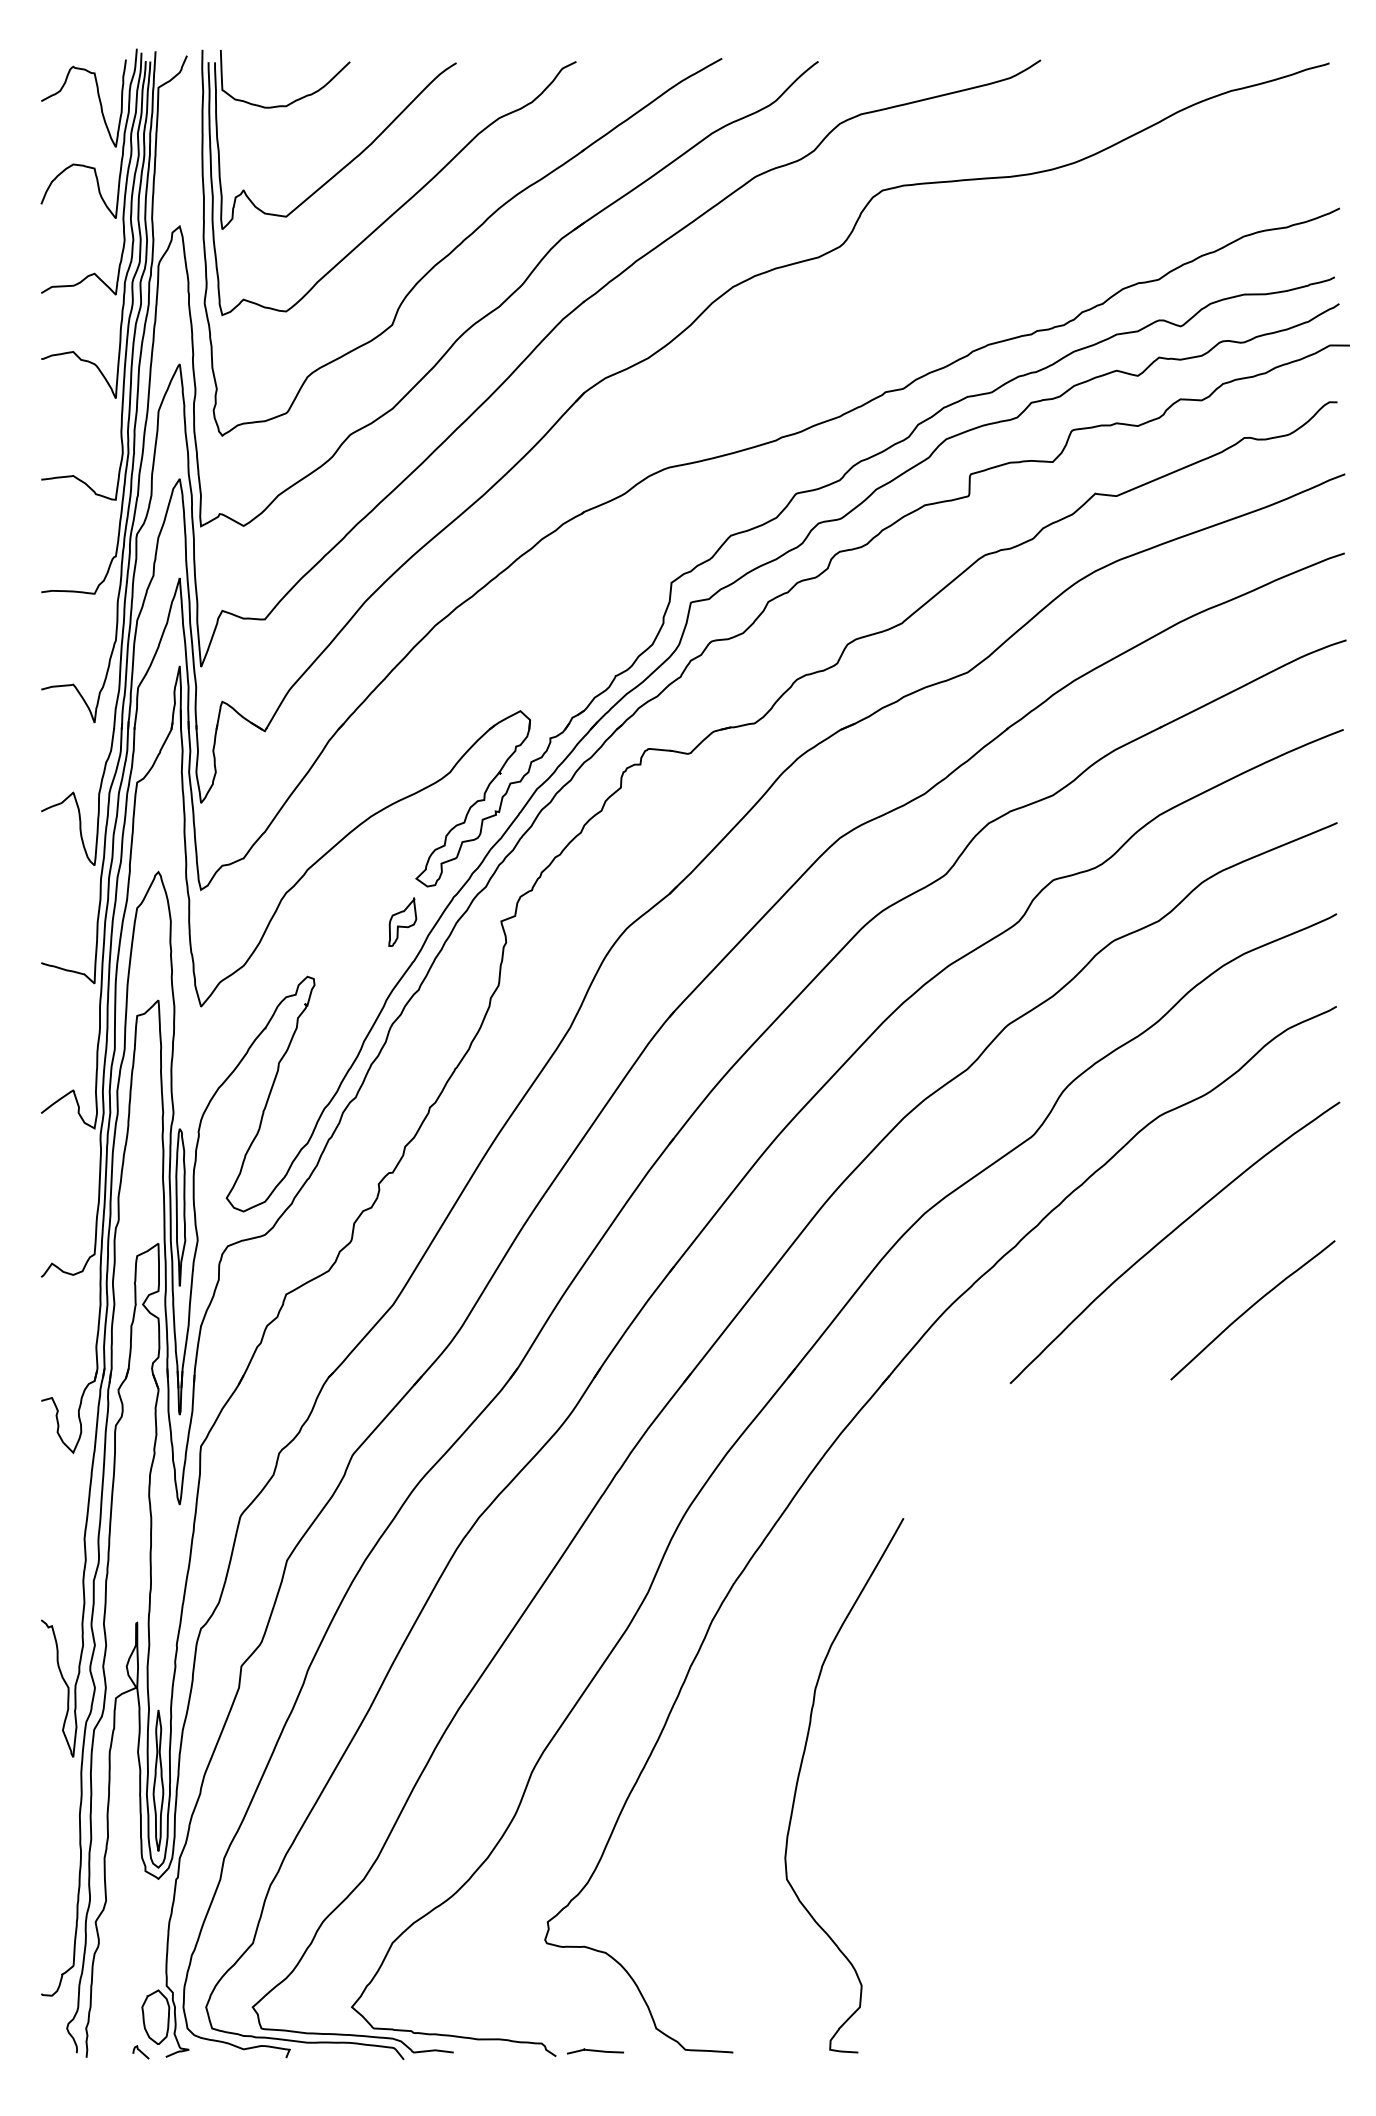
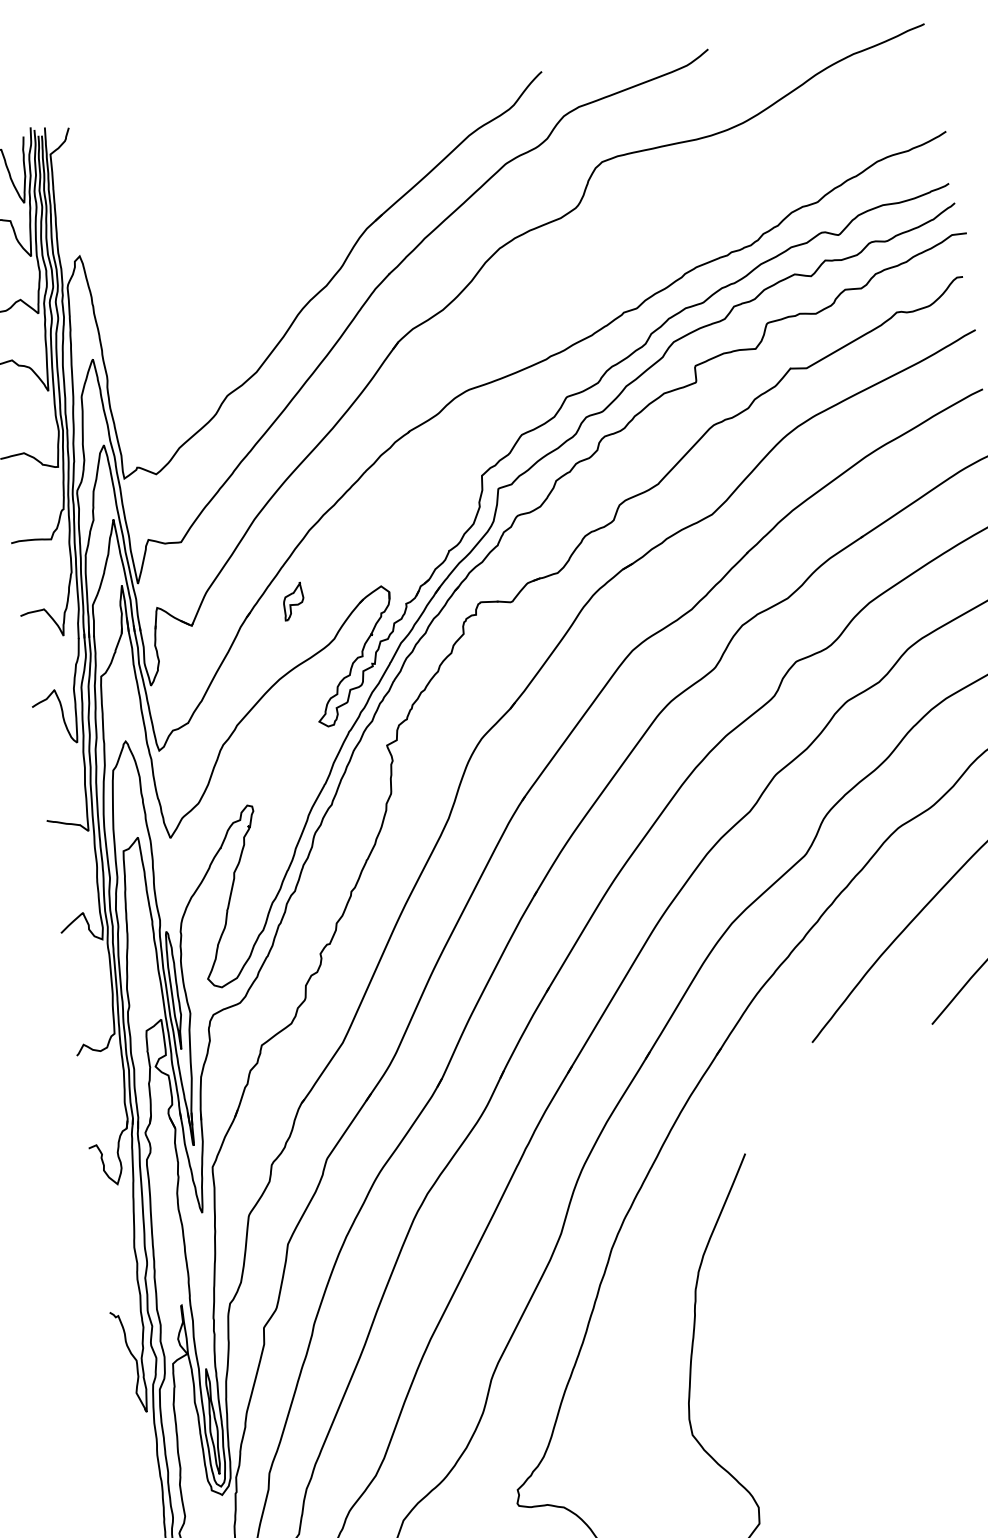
part: (461, 242) -> (292, 241), removed
part: (402, 921) -> (293, 600), moved

